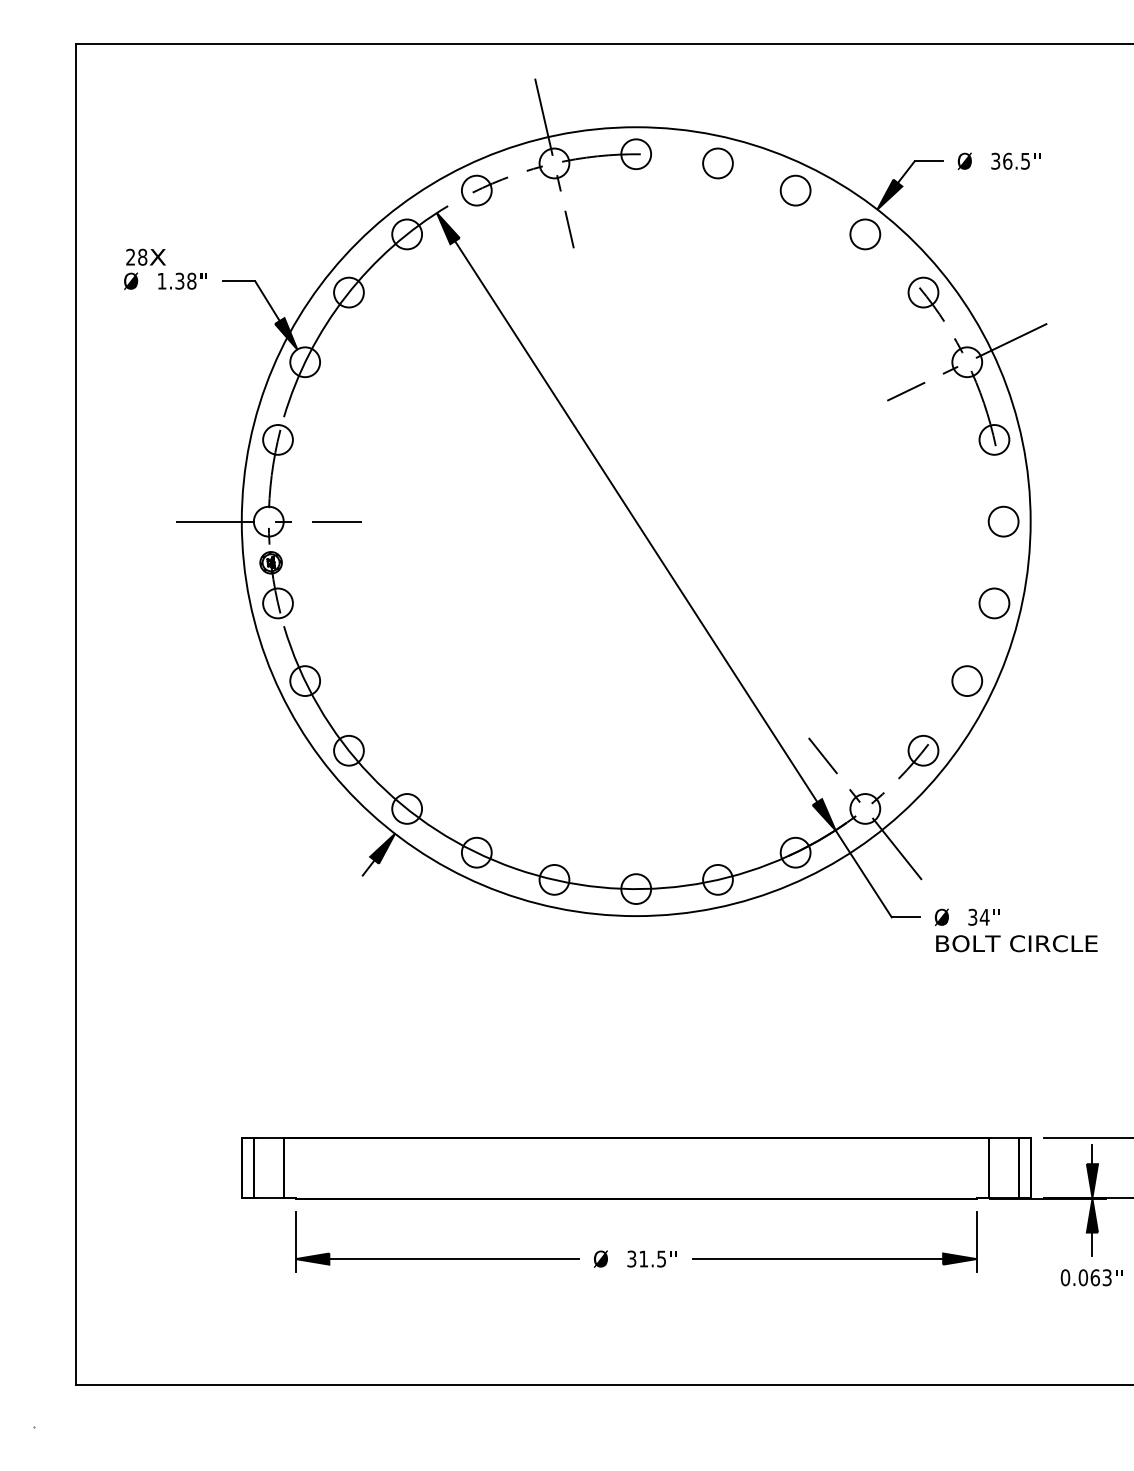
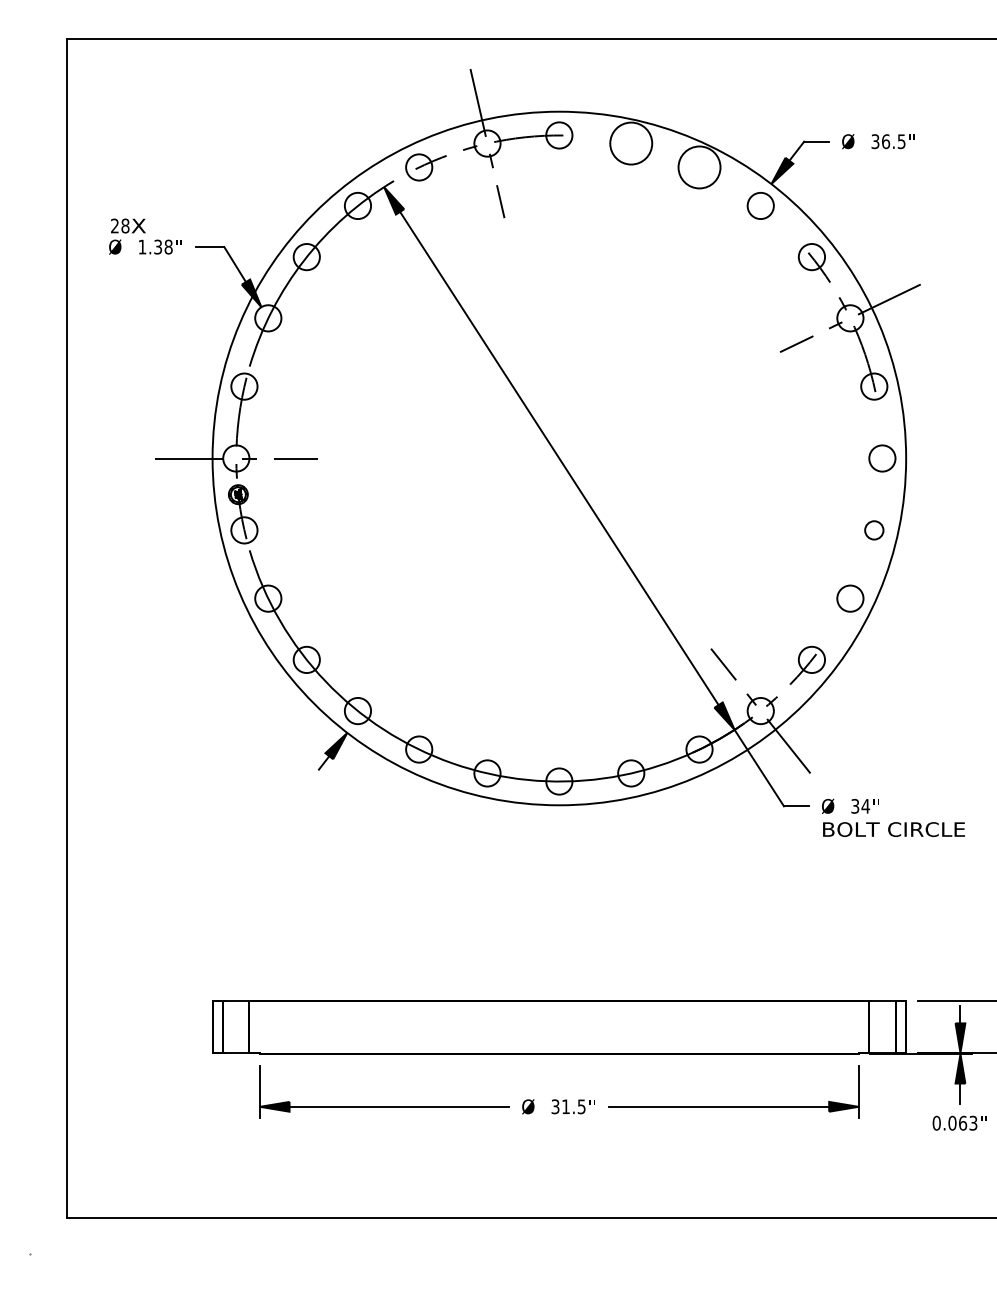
circle: (717, 163) -> (630, 143), size x1.6
circle: (795, 190) -> (699, 167), size x1.6
circle: (994, 603) -> (874, 530), size x0.7

